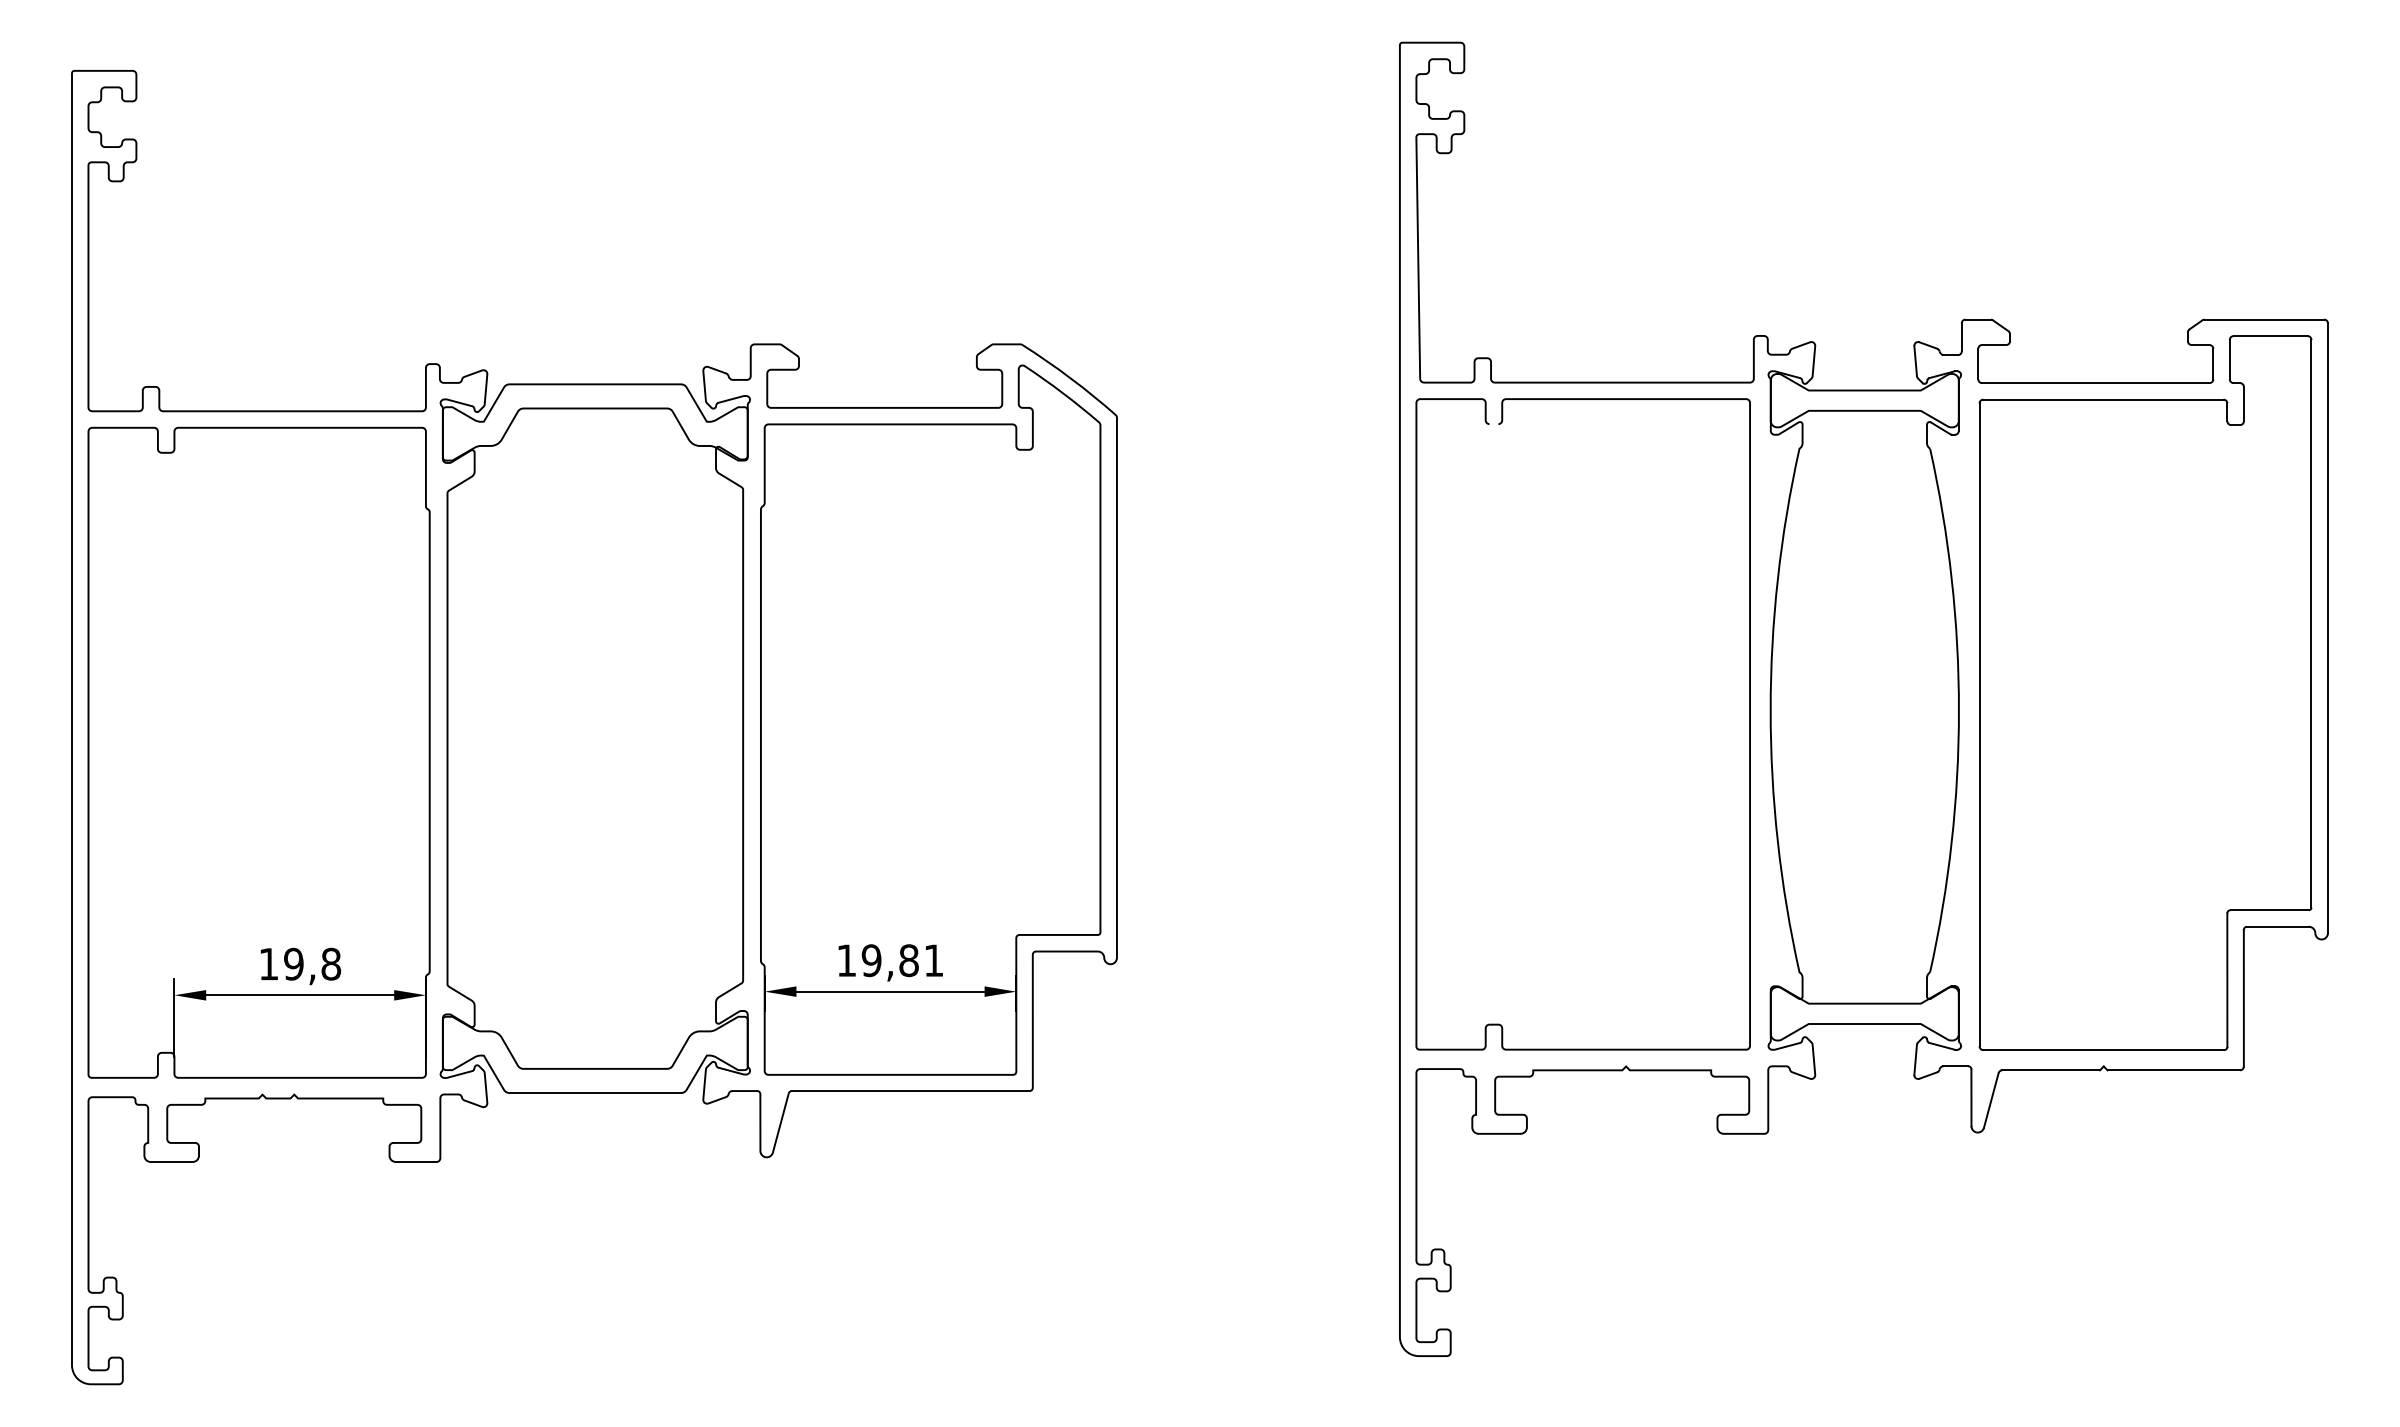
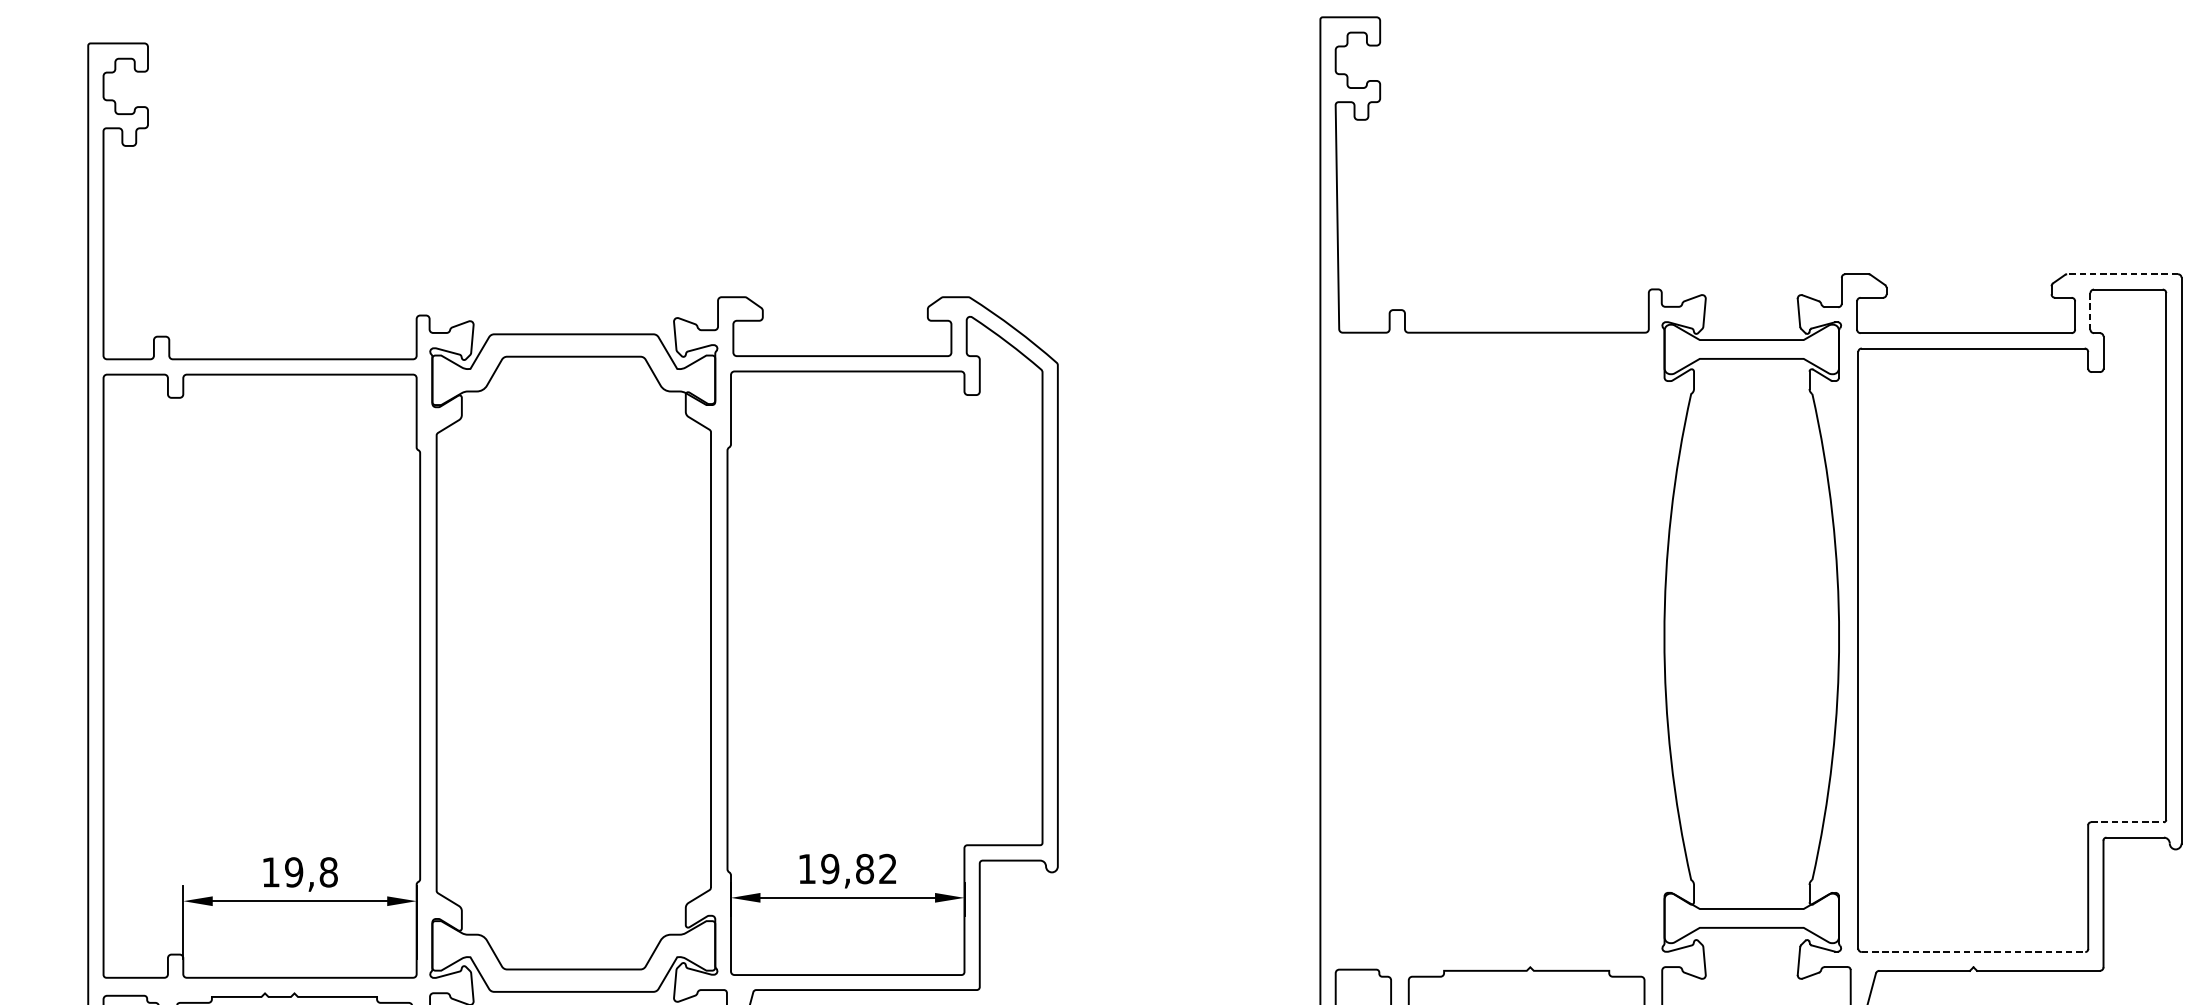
line: (2264, 319) -> (2122, 274), solid -> dashed
line: (2229, 359) -> (2090, 311), solid -> dashed
curve: (1417, 724) -> (1336, 649), removed
line: (2270, 910) -> (2128, 822), solid -> dashed
text: (933, 960) -> (887, 868), 19,81 -> 19,82
line: (2104, 1050) -> (1974, 952), solid -> dashed

